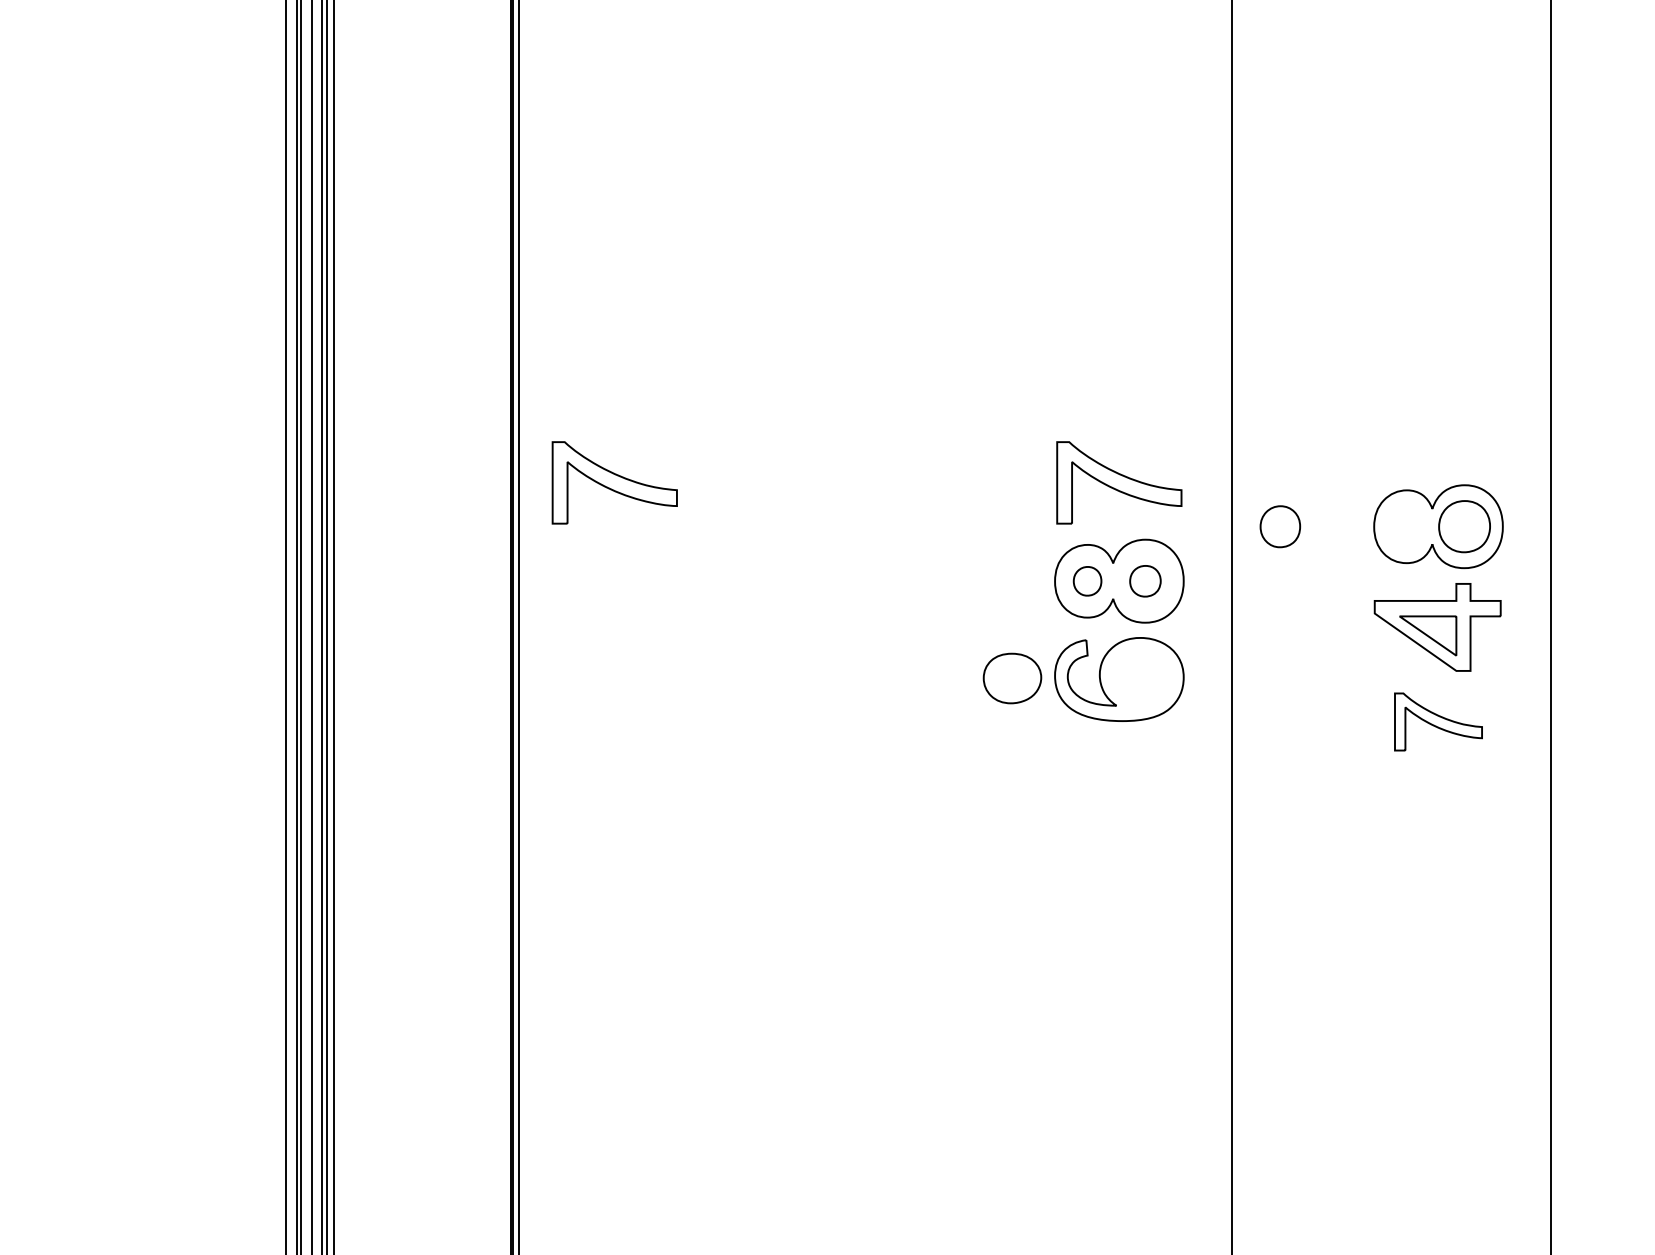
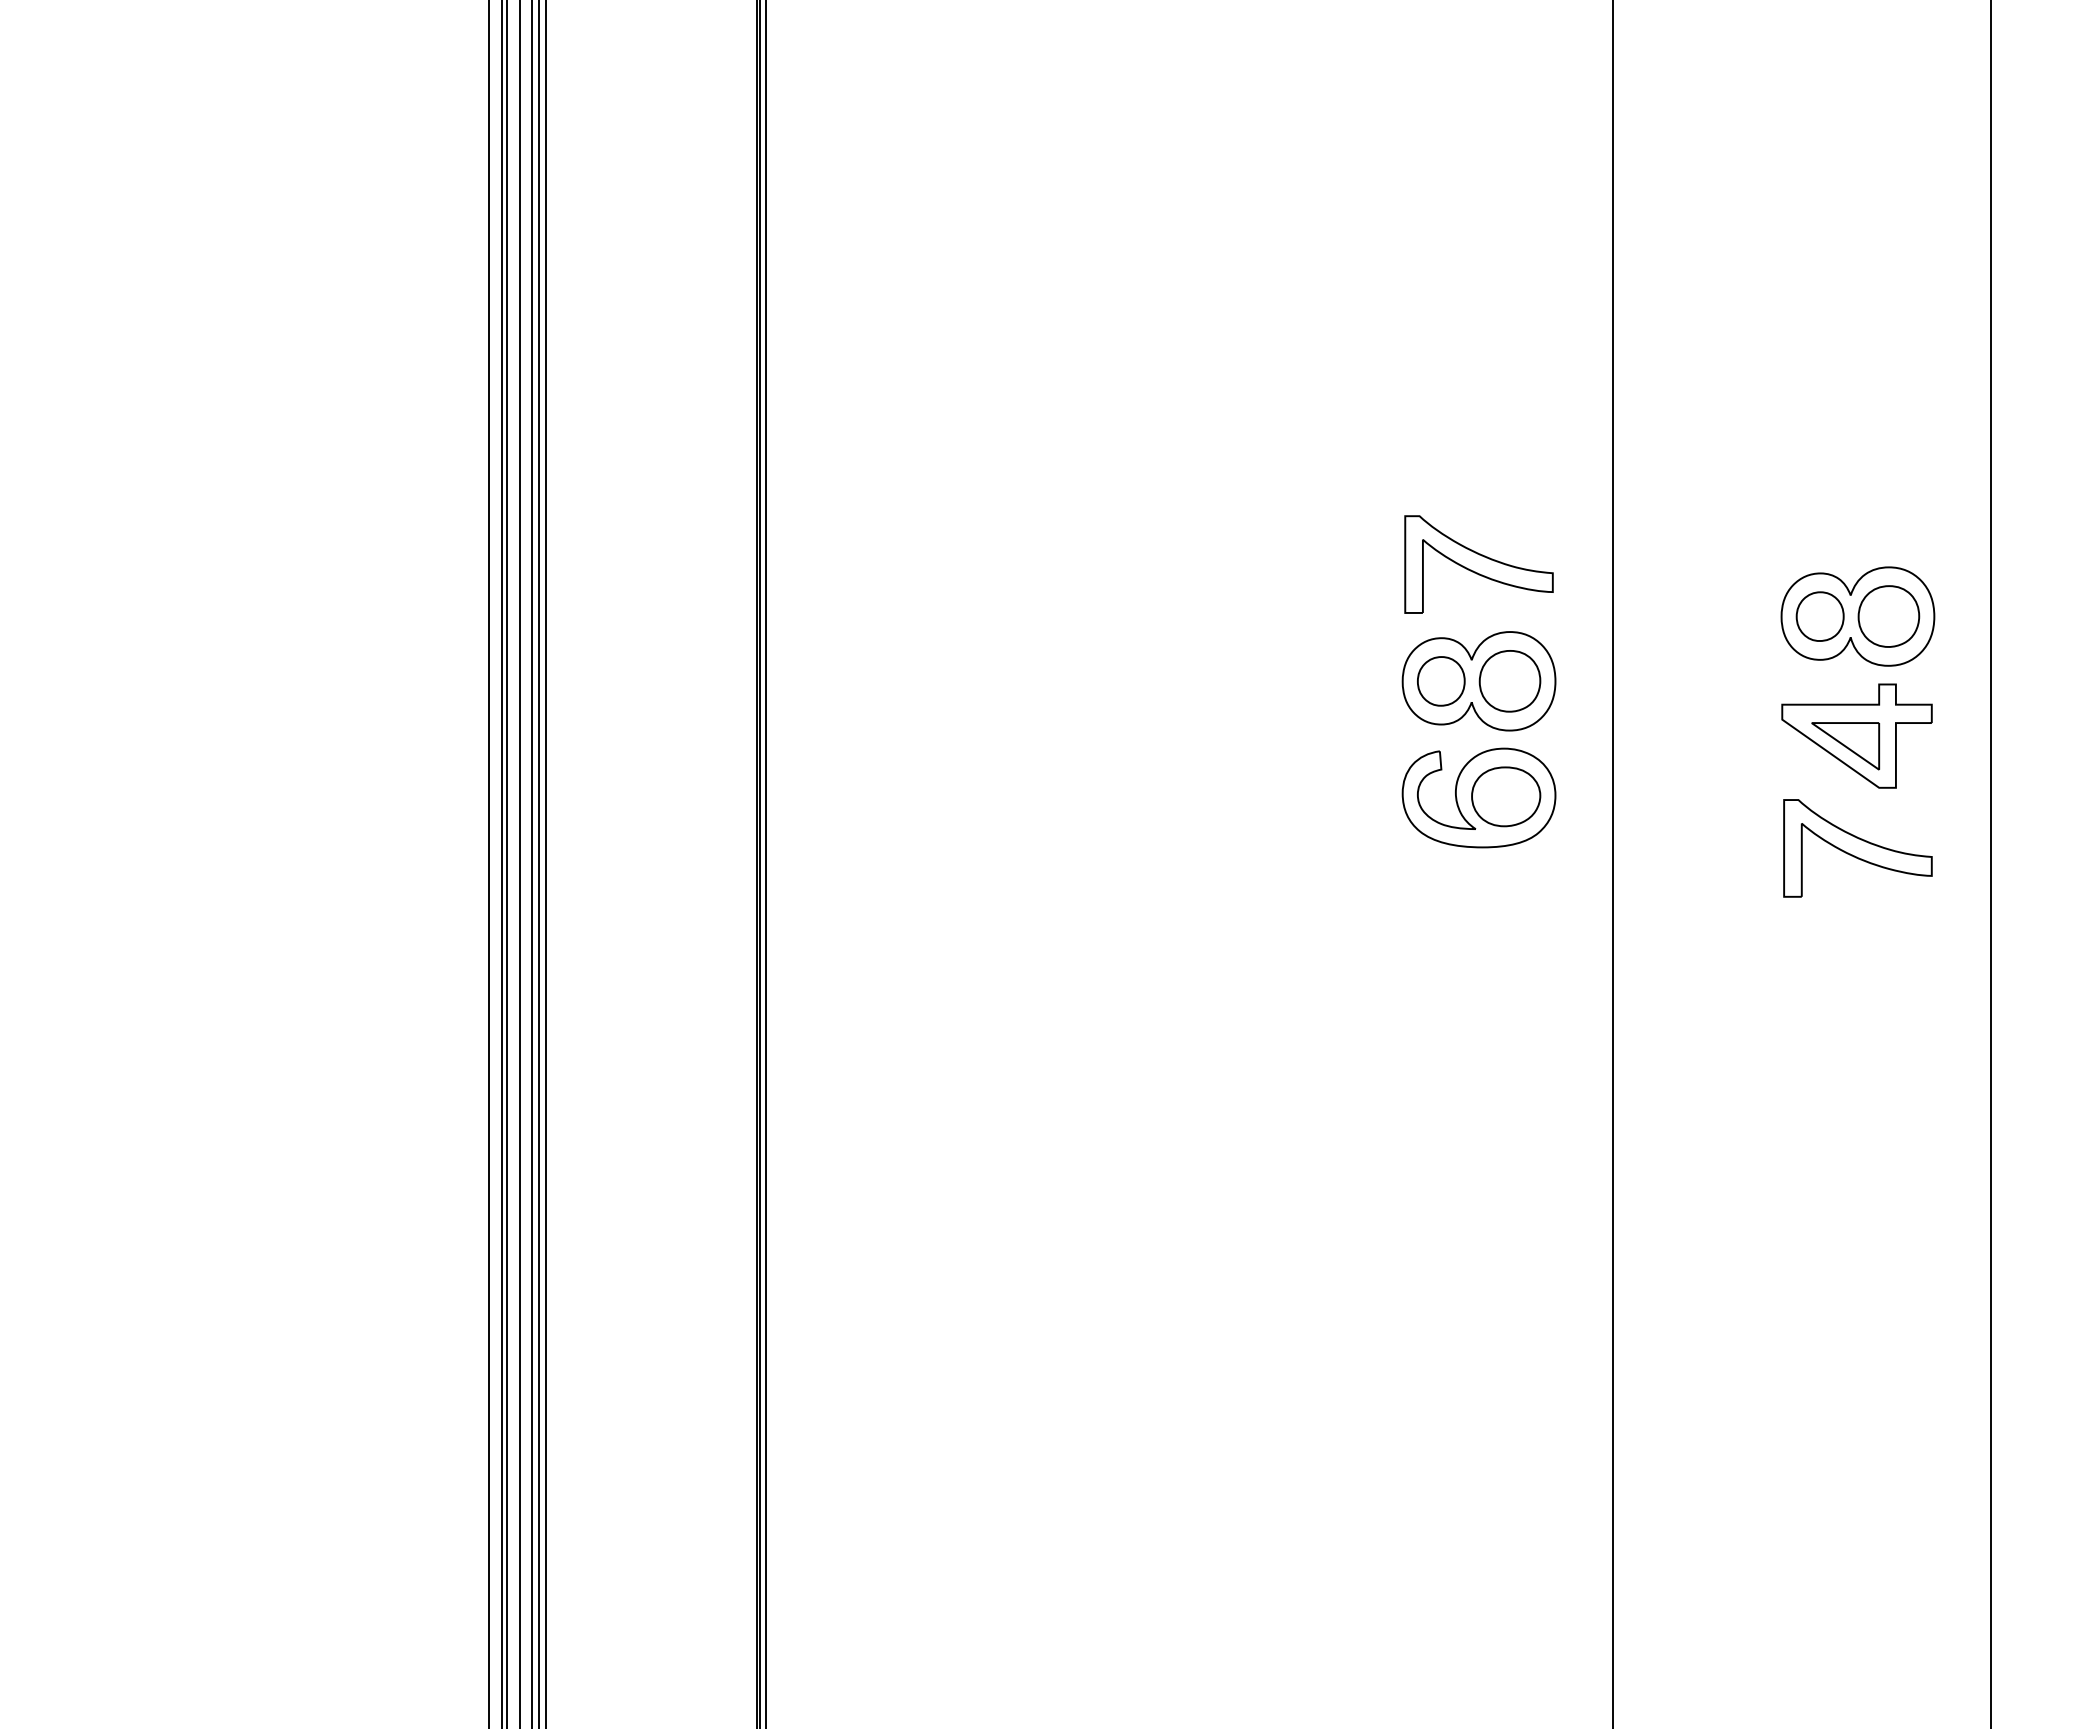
part: (614, 482) -> (879, 564), removed
part: (1279, 526) -> (1819, 616), moved
part: (1087, 581) -> (1441, 681), size x1.43
part: (1145, 581) -> (1509, 681), size x1.67
part: (1012, 678) -> (1506, 796), moved
part: (1438, 722) -> (1857, 848), size x1.43

